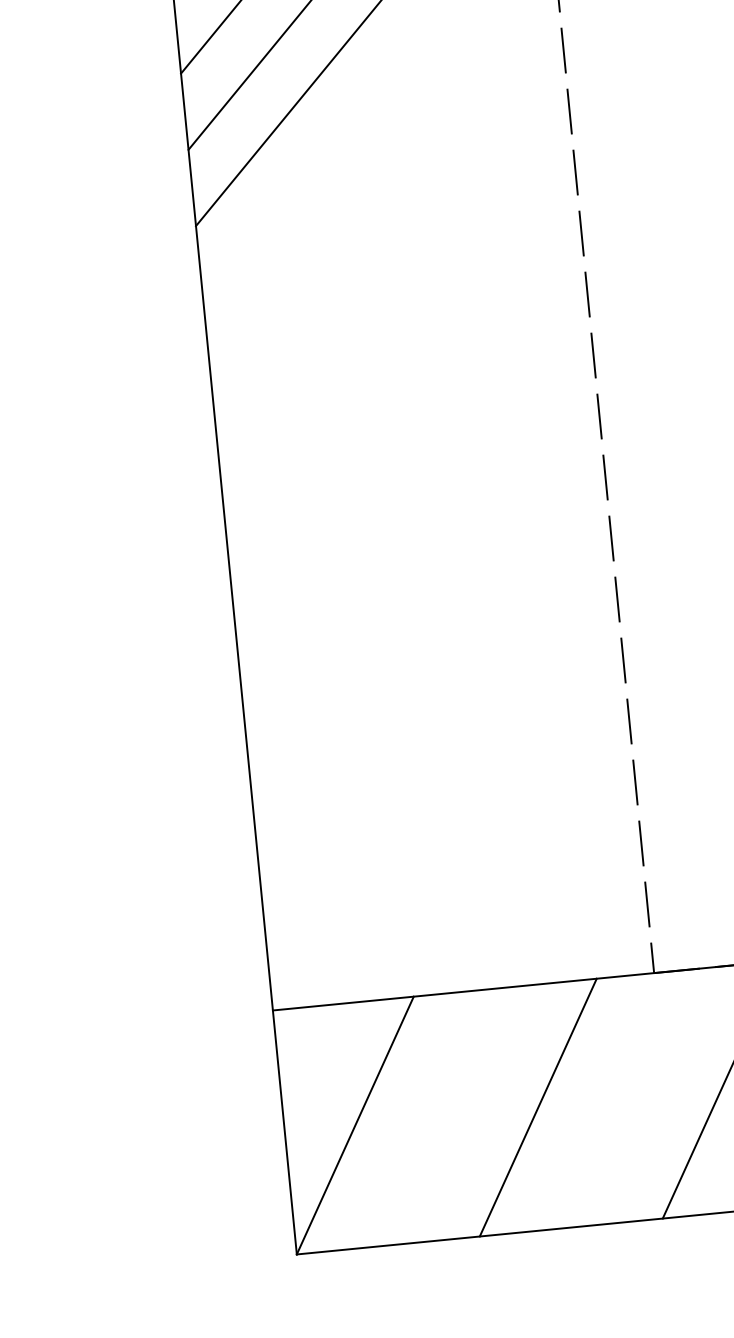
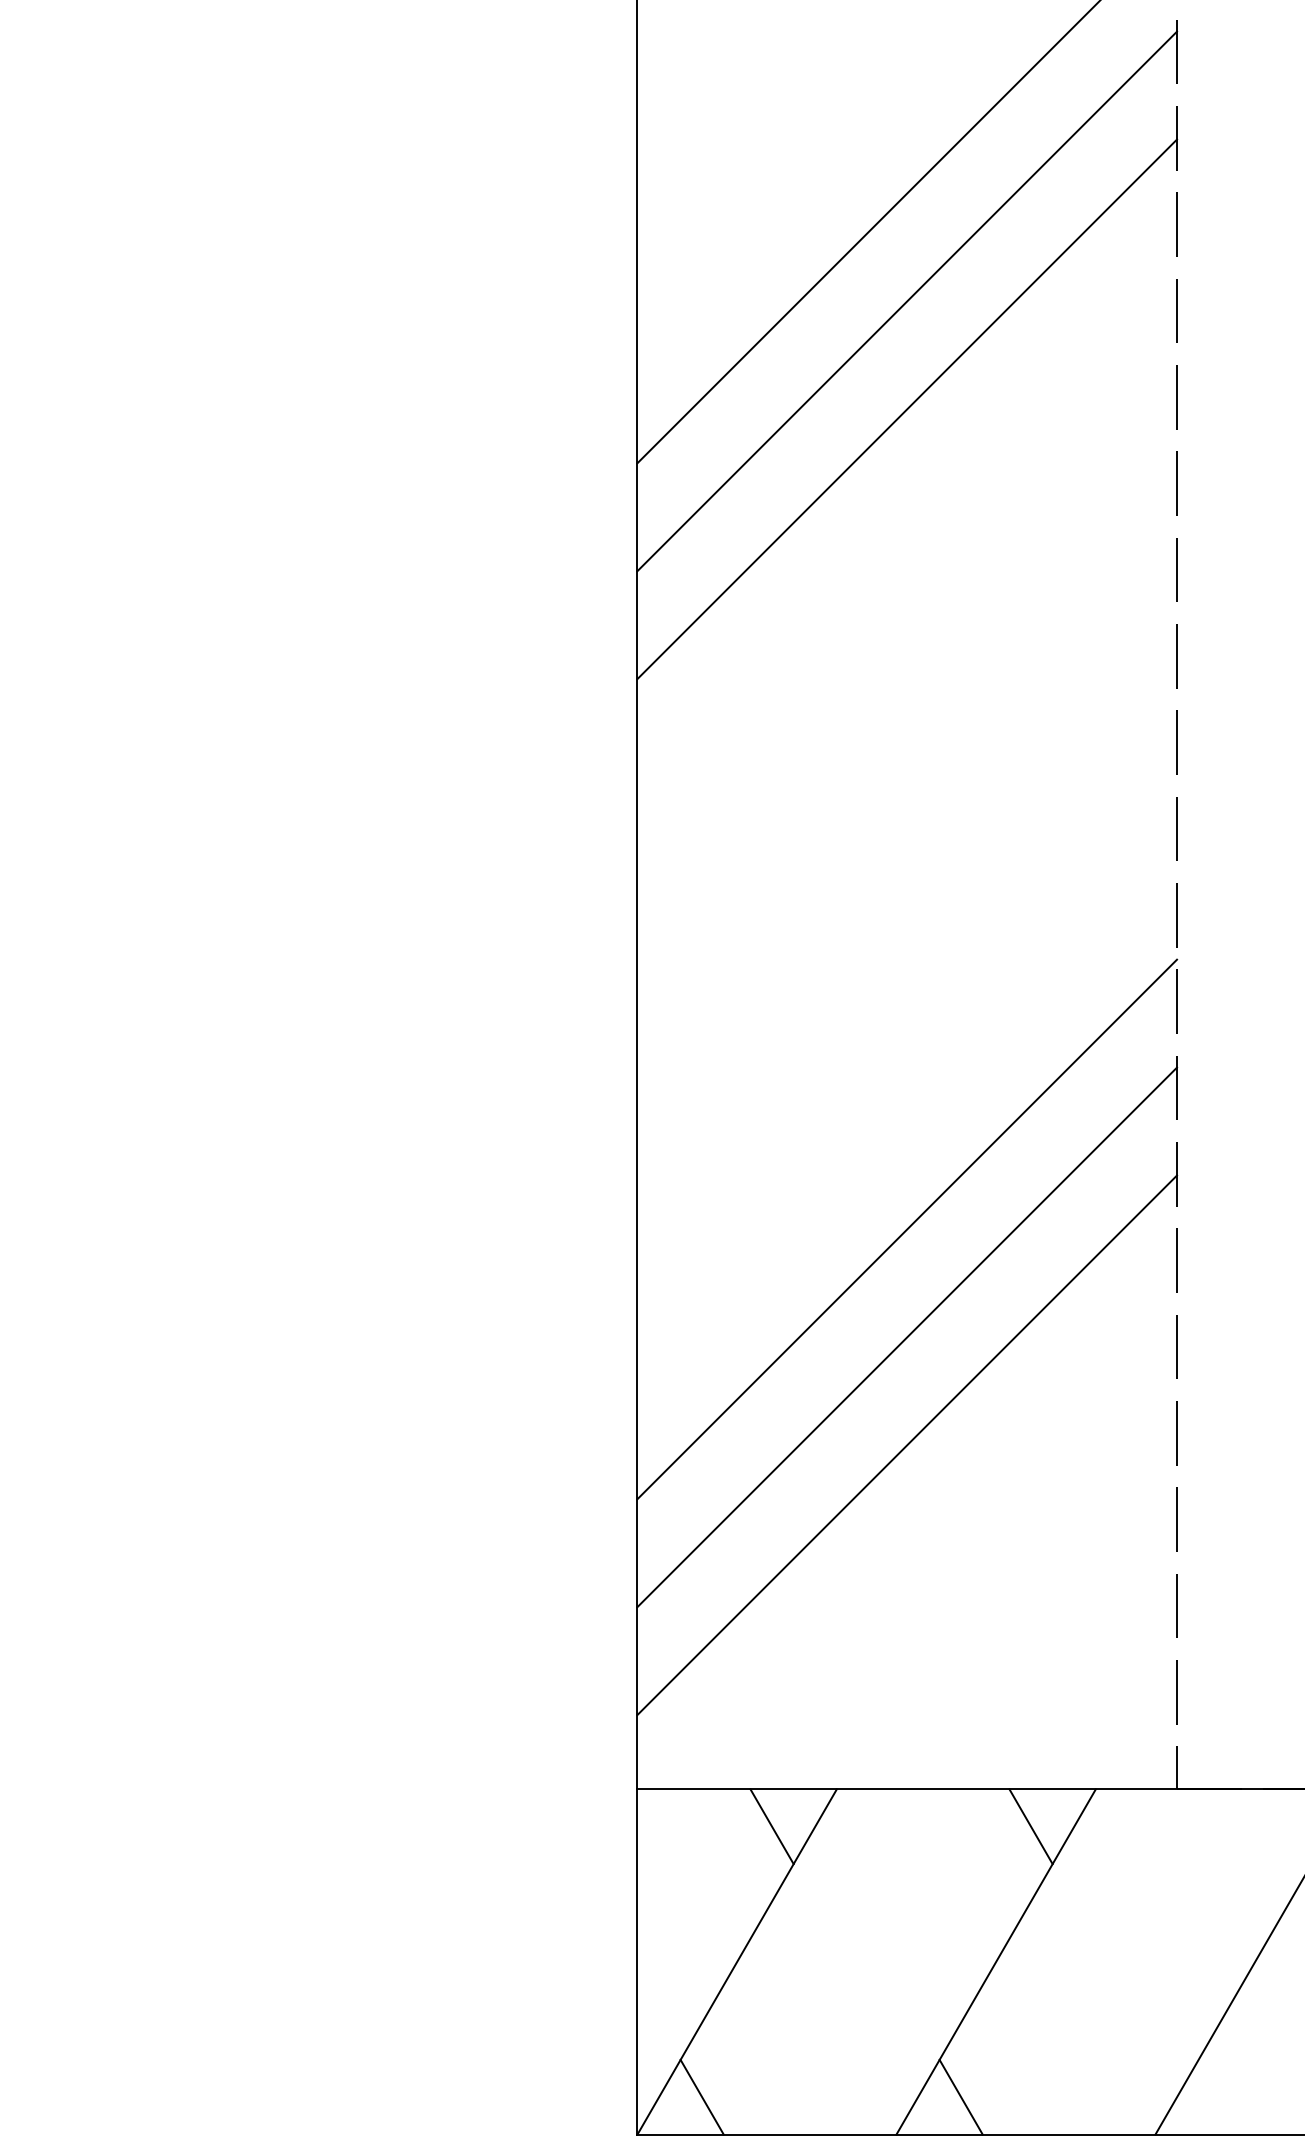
line: (424, 596) -> (907, 1229), added
line: (432, 672) -> (907, 1337), added
line: (439, 748) -> (907, 1445), added
line: (553, 1009) -> (1030, 1826), added
line: (370, 1027) -> (771, 1826), added
line: (522, 1205) -> (960, 2096), added
line: (339, 1223) -> (701, 2096), added

